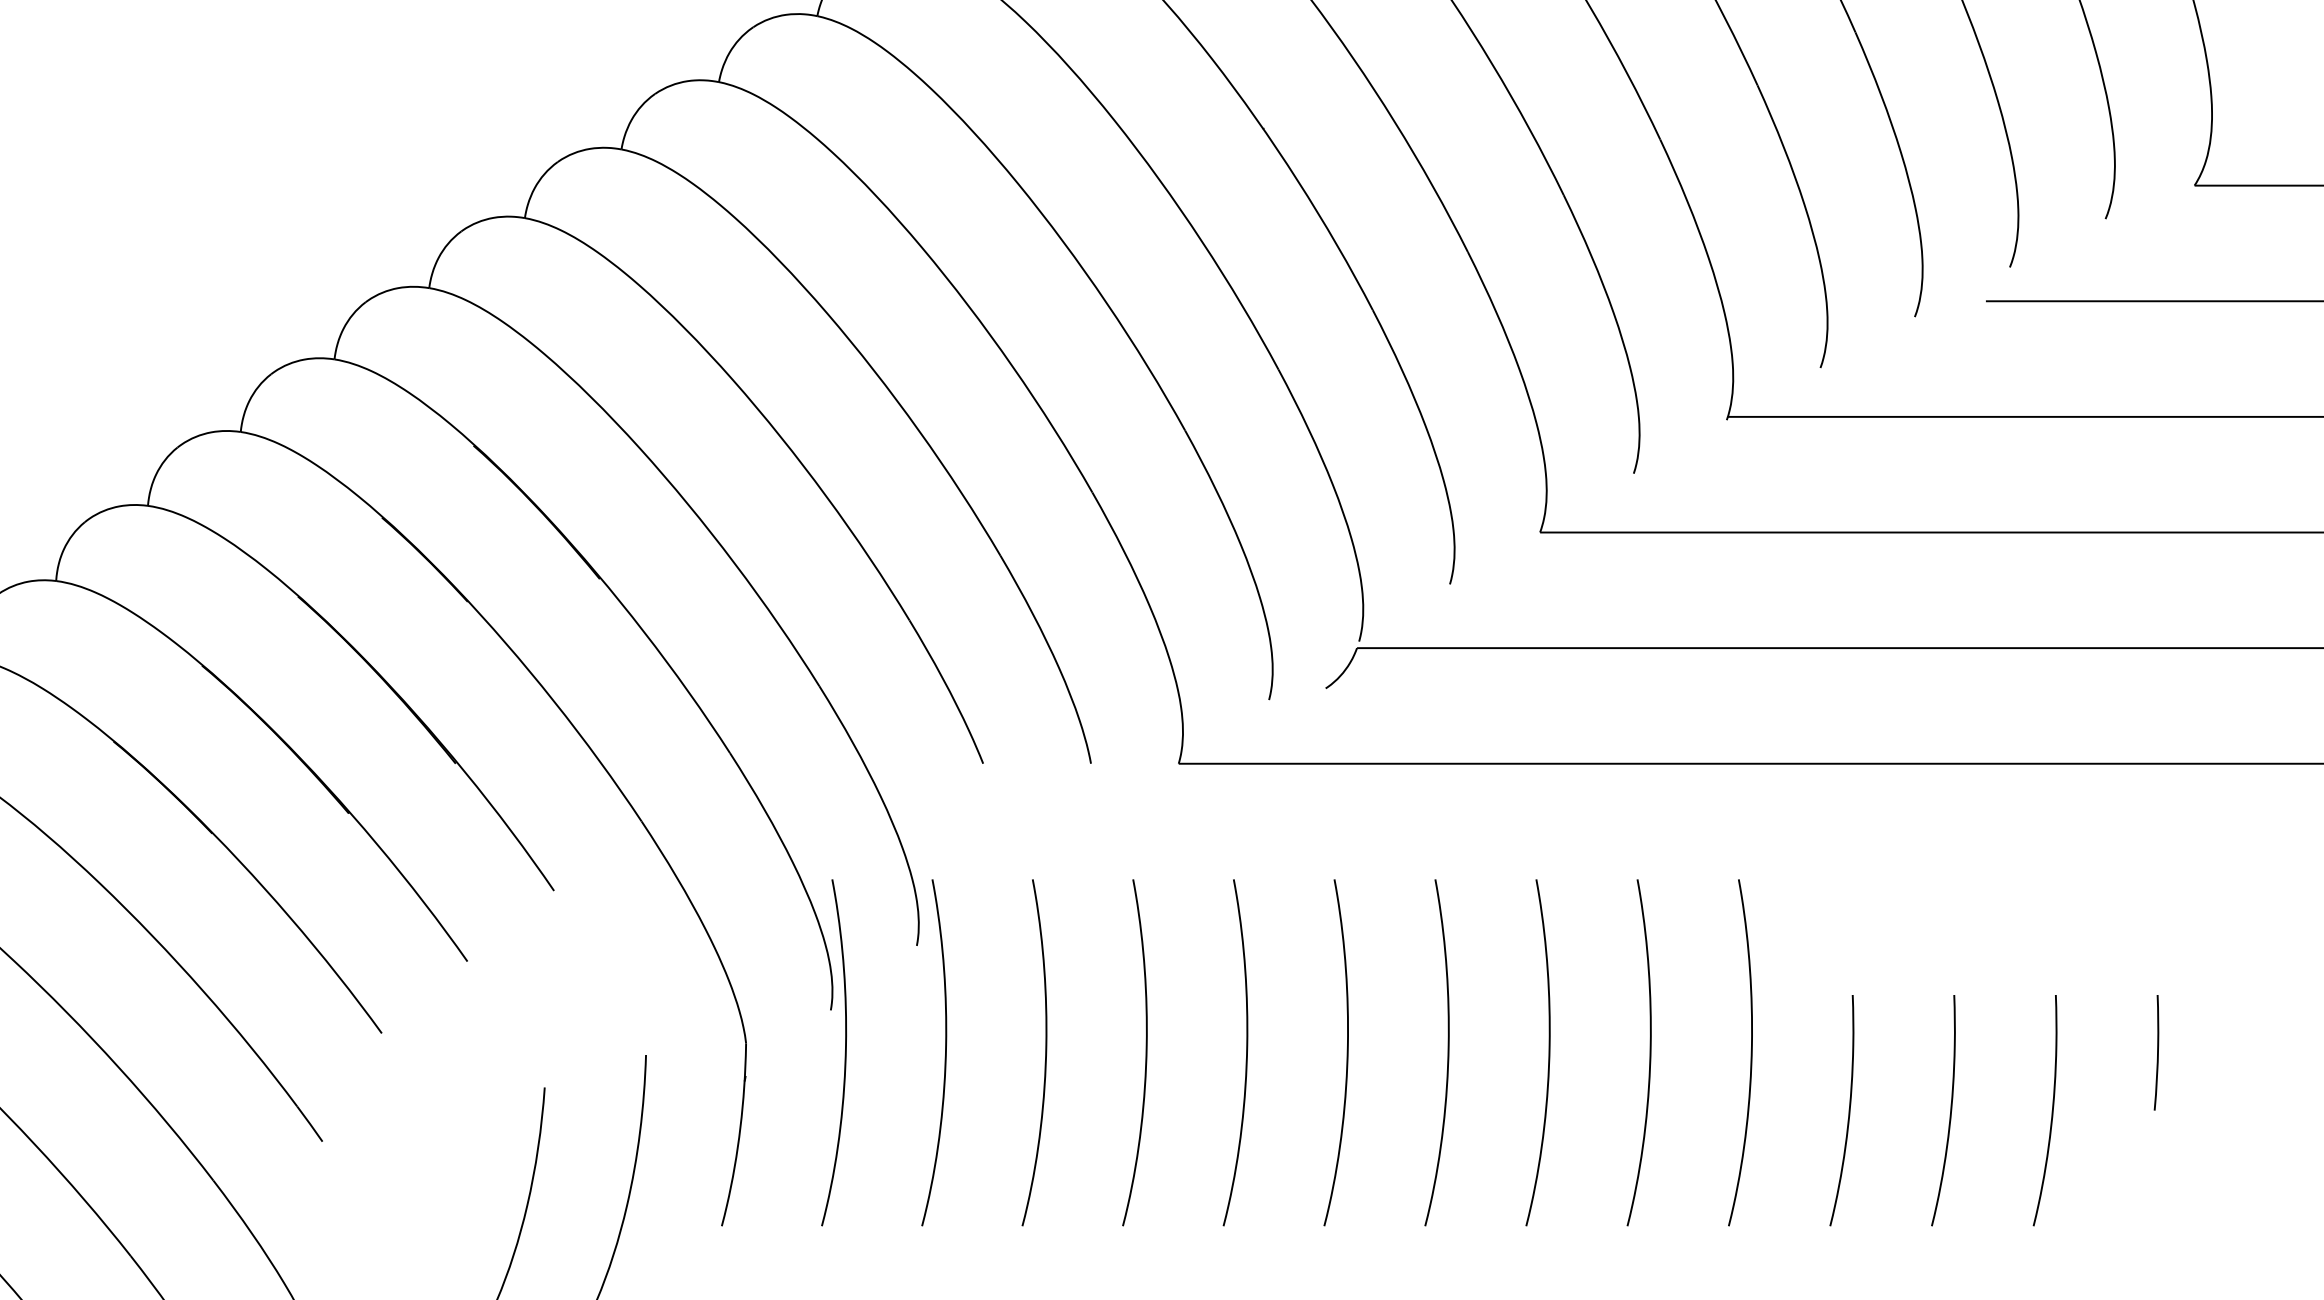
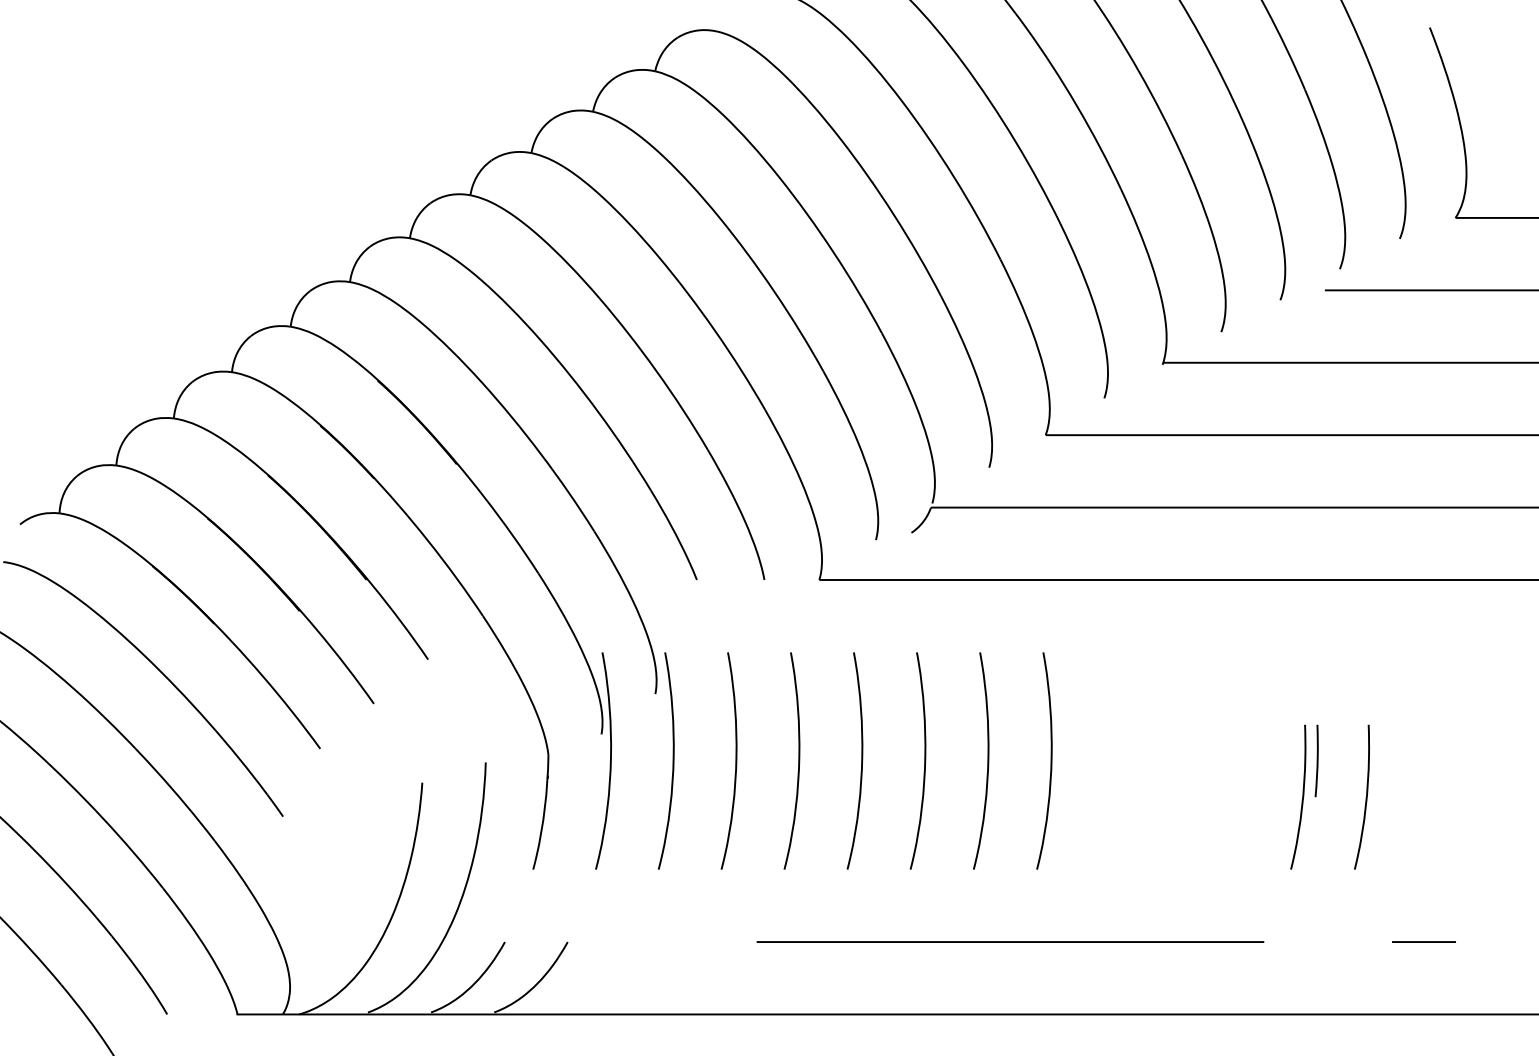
curve: (1750, 1051) -> (1177, 760), removed
line: (2156, 1051) -> (1316, 760), moved
curve: (1648, 1055) -> (1113, 762), removed
curve: (1847, 1109) -> (1238, 796), removed

